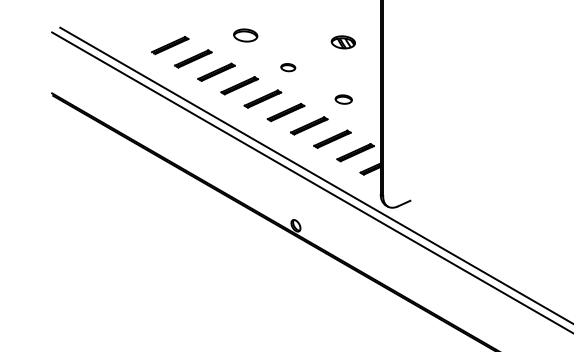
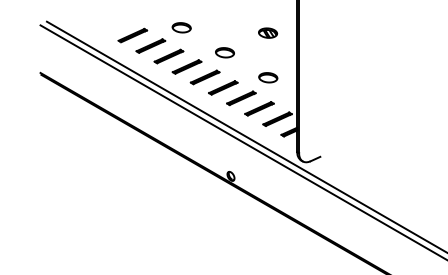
part: (245, 35) -> (181, 27), moved
part: (287, 67) -> (224, 52), size x1.67
part: (343, 99) -> (268, 77), size x1.43

